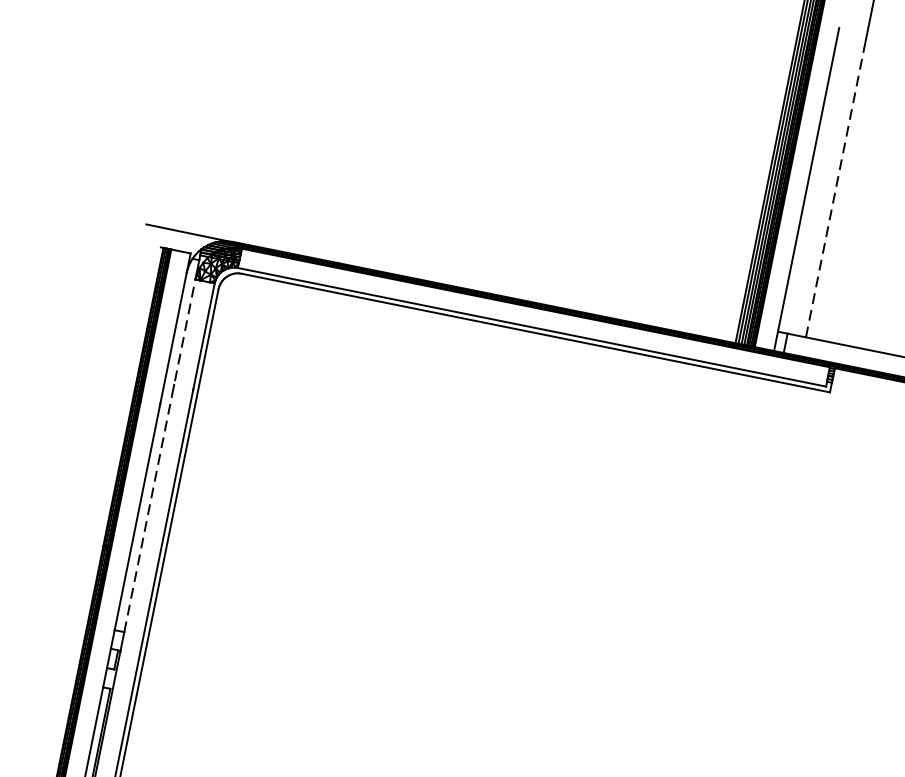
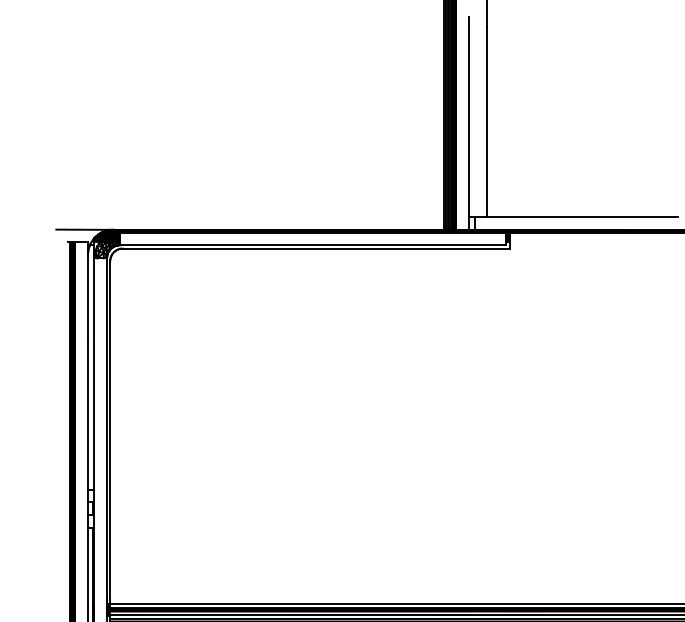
line: (835, 192) -> (487, 121), dashed -> solid
line: (159, 456) -> (94, 374), dashed -> solid

